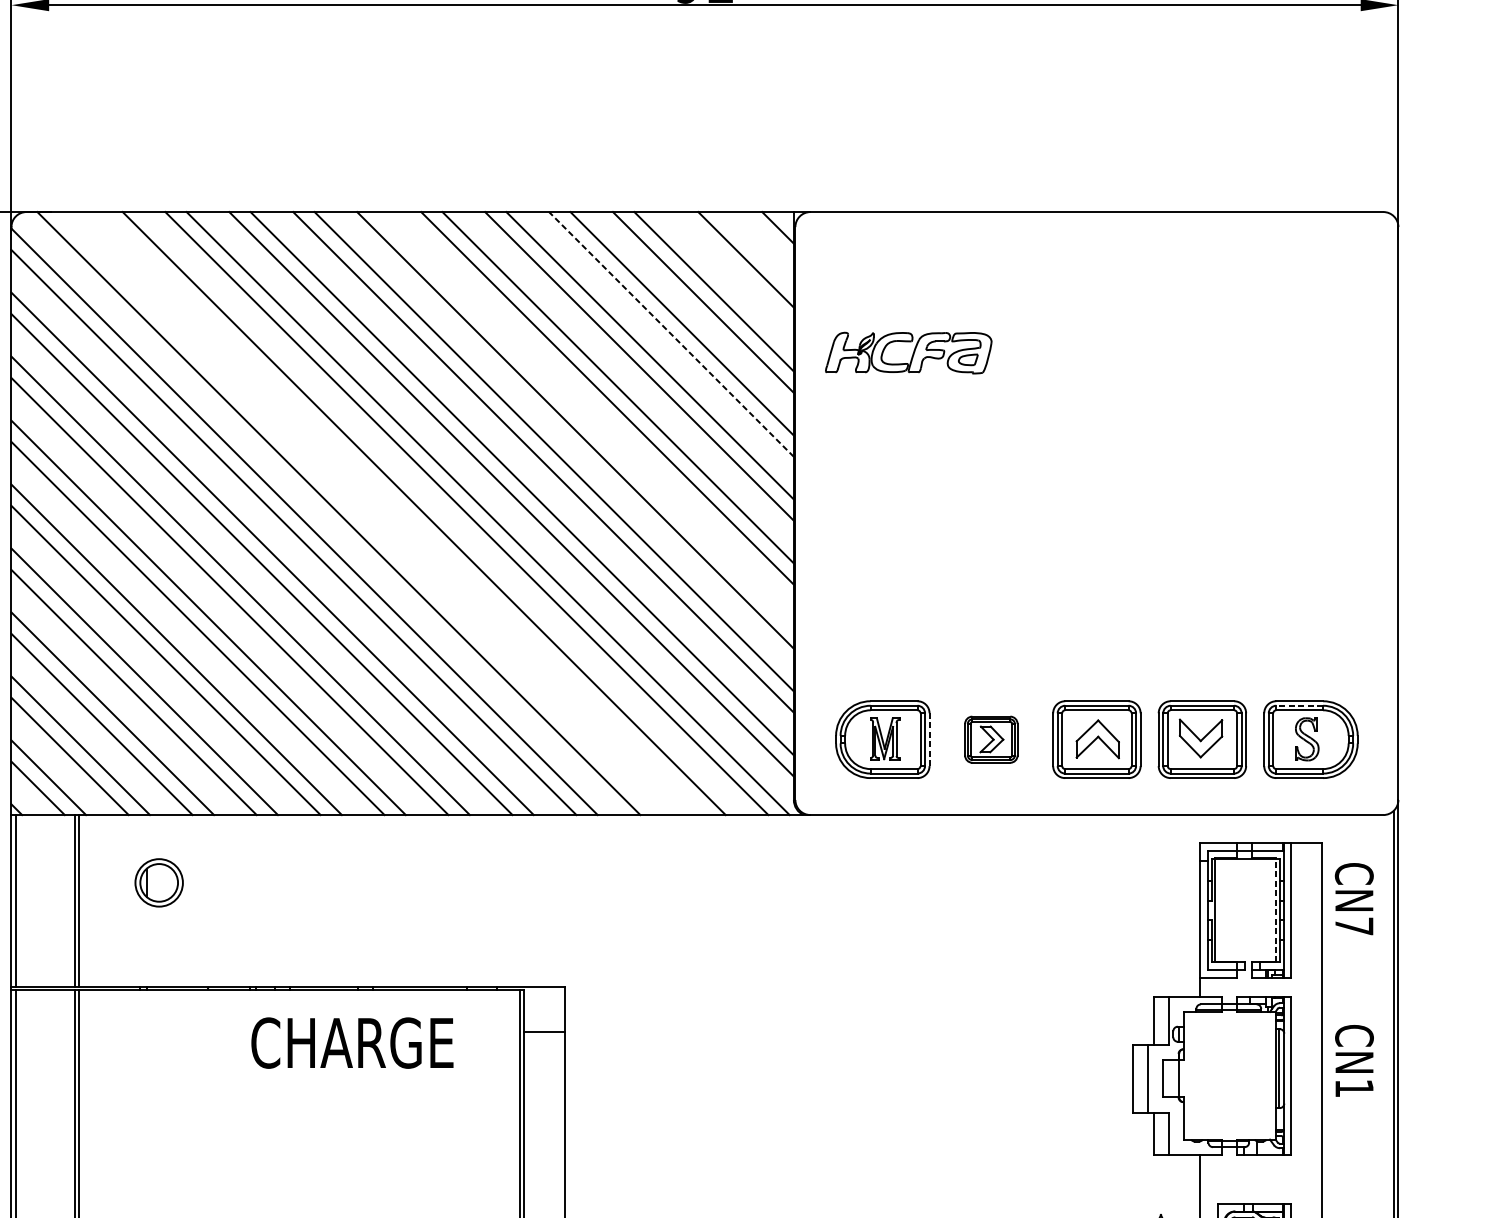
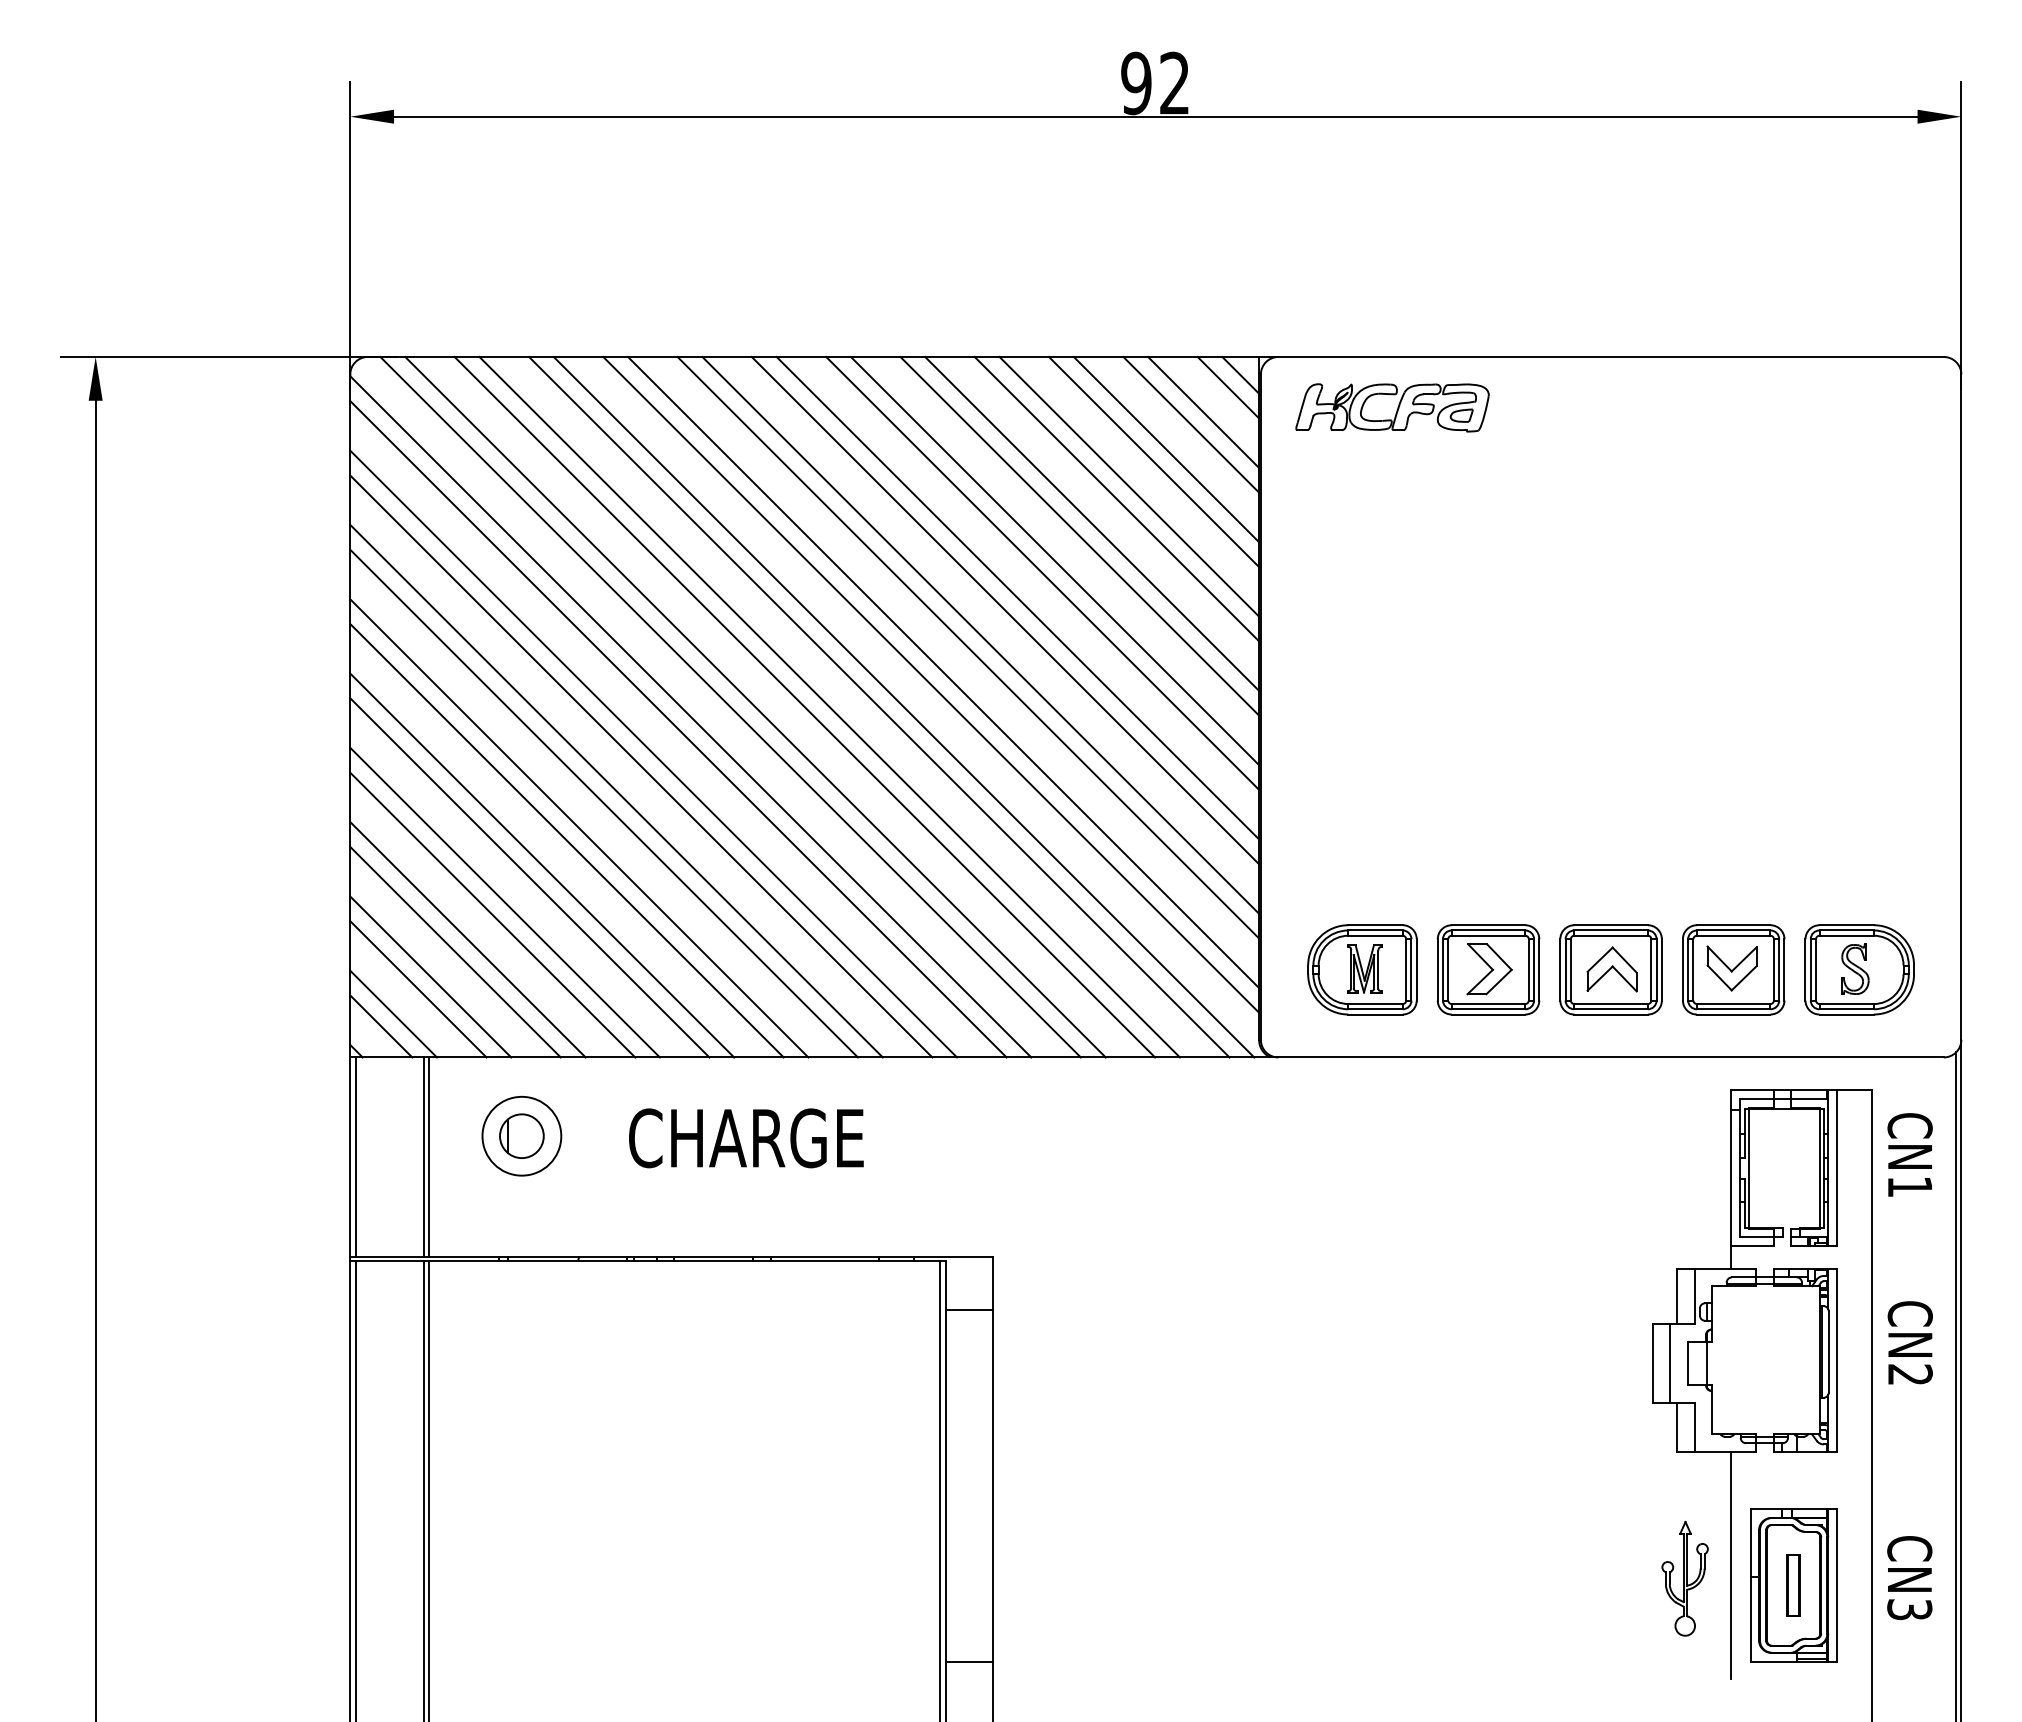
line: (767, 238) -> (1228, 387), added
line: (735, 270) -> (1191, 424), added
line: (671, 333) -> (1116, 498), dashed -> solid
part: (908, 352) -> (1392, 407), moved
line: (585, 419) -> (1017, 597), added
line: (360, 512) -> (755, 706), added
line: (402, 512) -> (804, 706), added
line: (1299, 705) -> (1846, 930), dashed -> solid
line: (929, 739) -> (1416, 969), dashed -> solid
part: (991, 739) -> (1488, 969), size x1.67
circle: (158, 882) -> (521, 1135), size x1.43
line: (1276, 909) -> (1819, 1167), dashed -> solid
text: (1354, 926) -> (1910, 1186), CN7 -> CN1
text: (352, 1043) -> (746, 1138), moved
text: (1354, 1088) -> (1910, 1374), CN1 -> CN2

